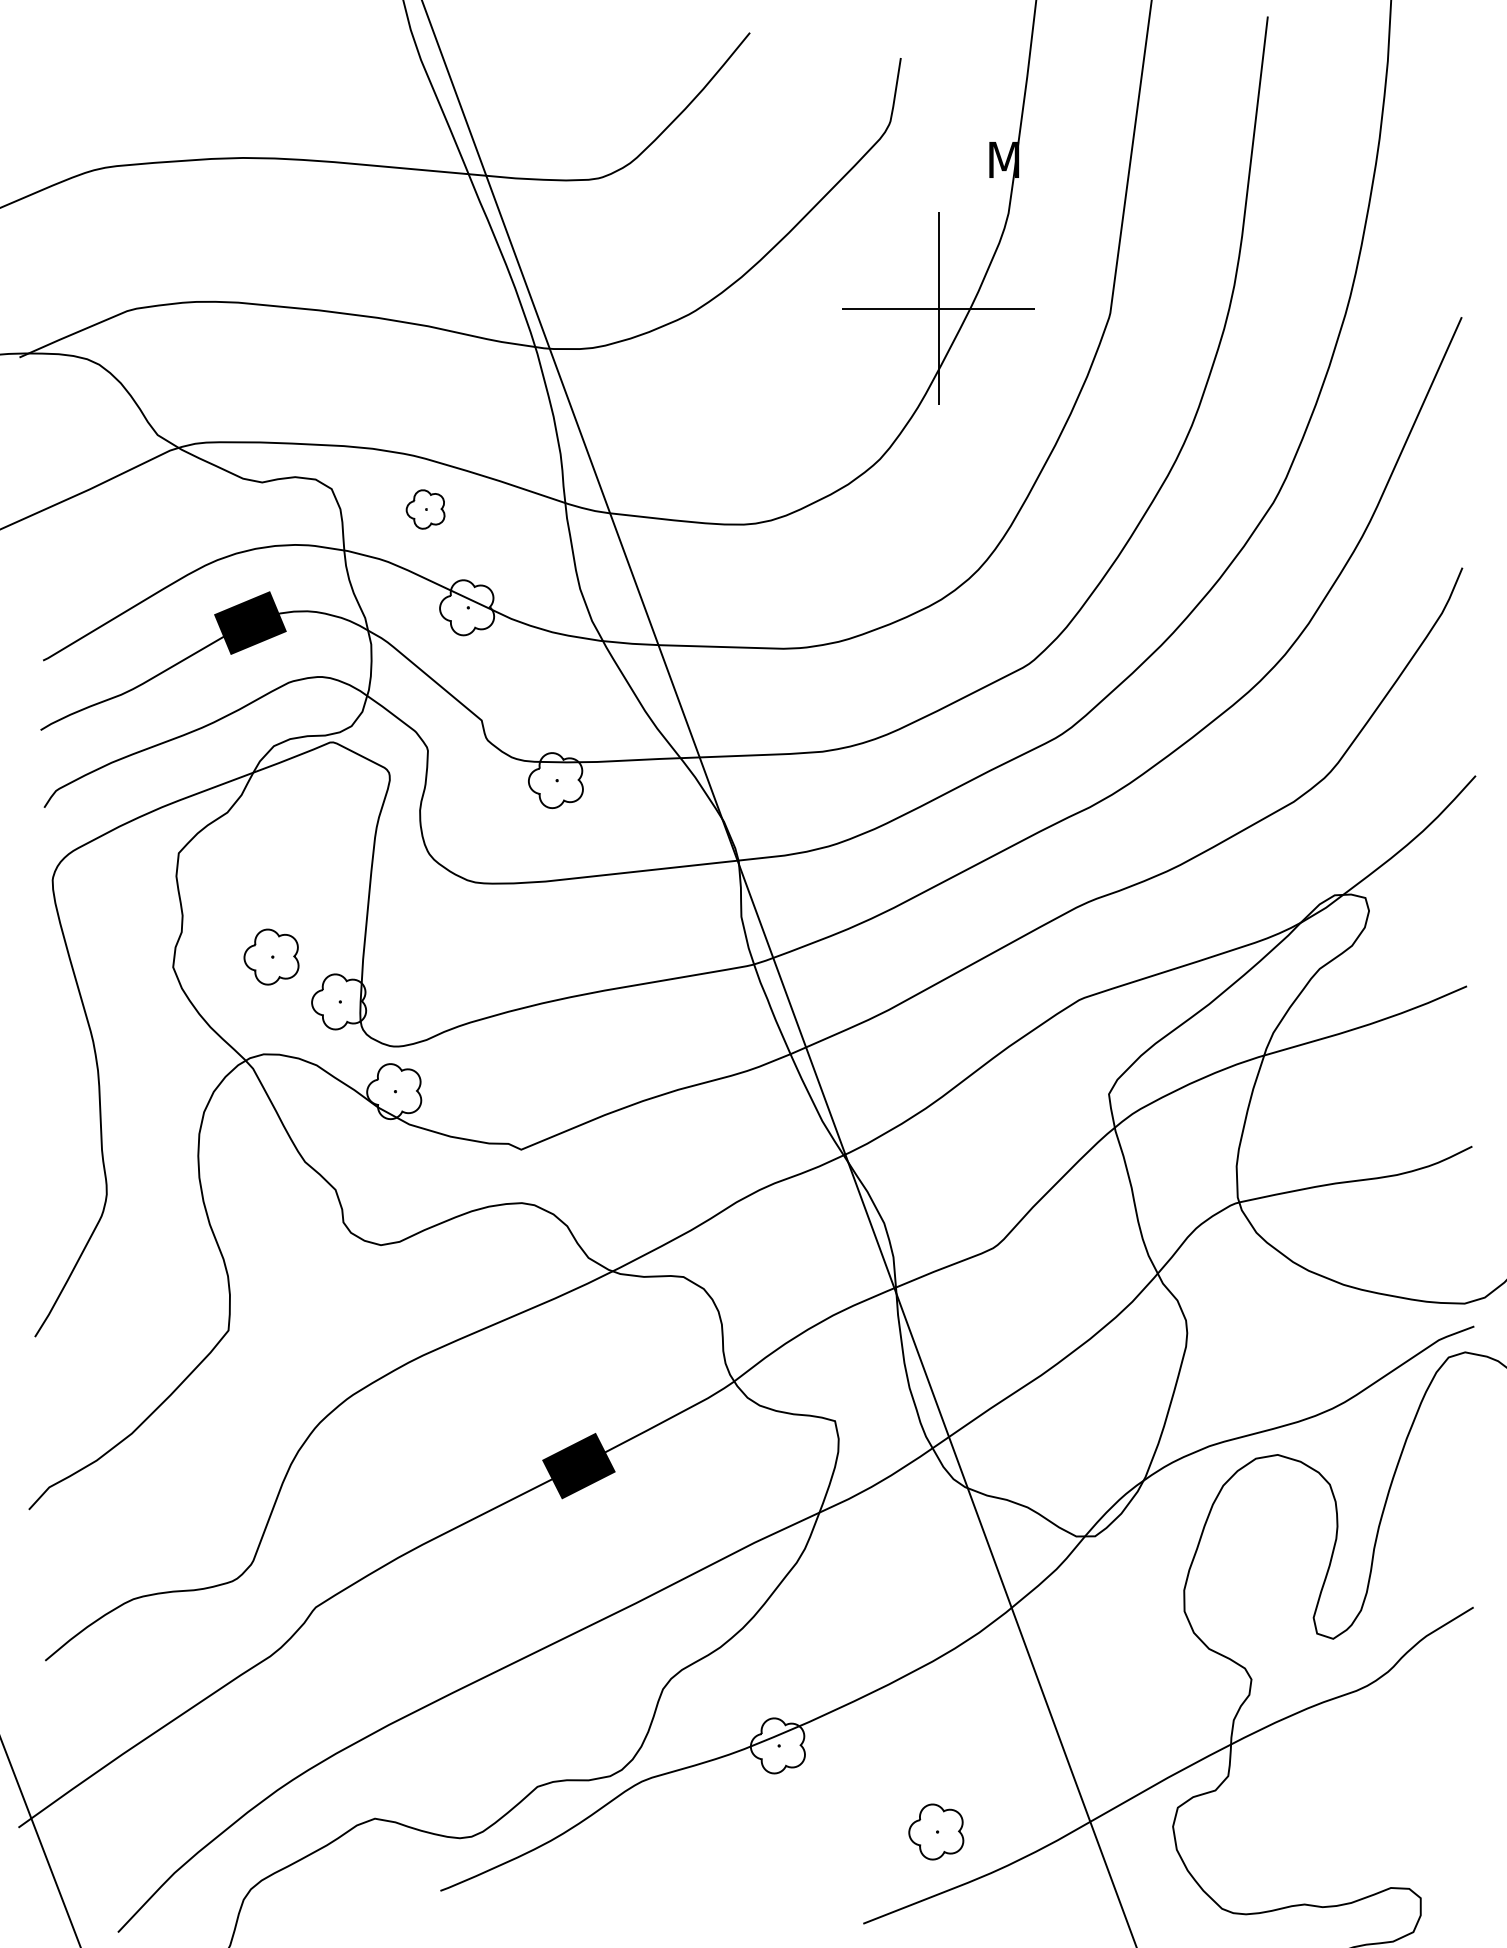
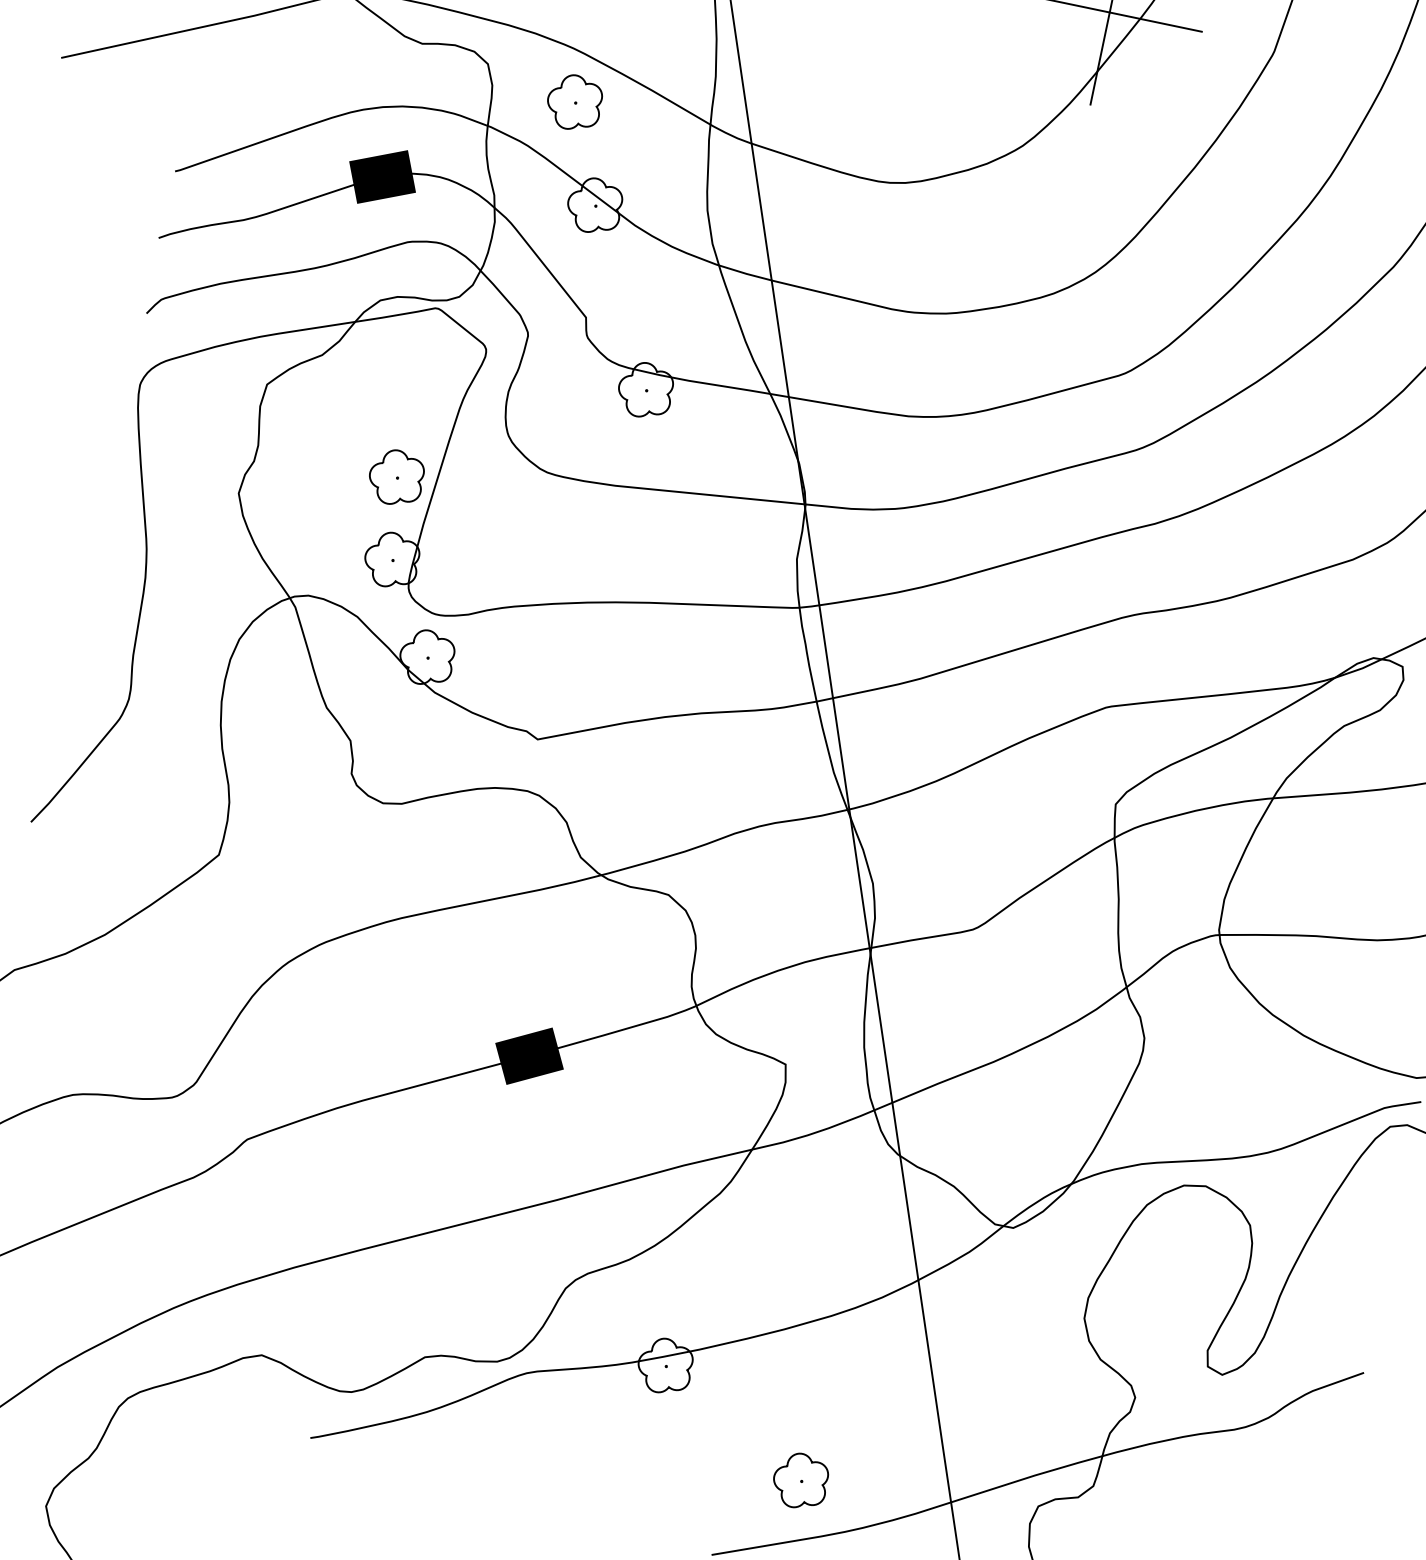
part: (425, 509) -> (574, 102), size x1.43
part: (271, 956) -> (396, 477), moved

